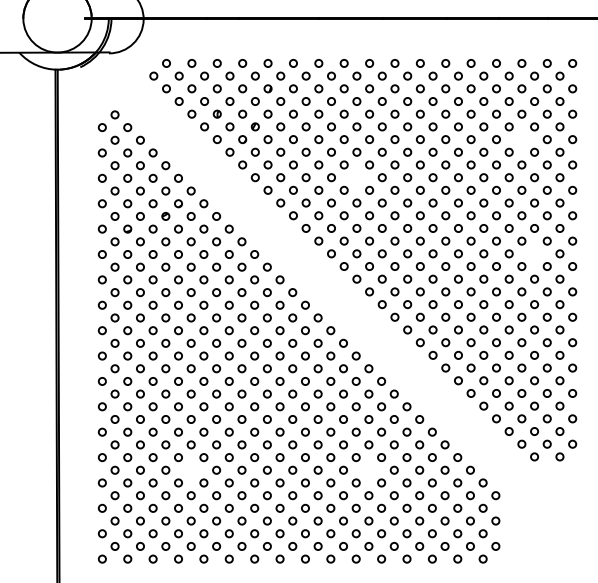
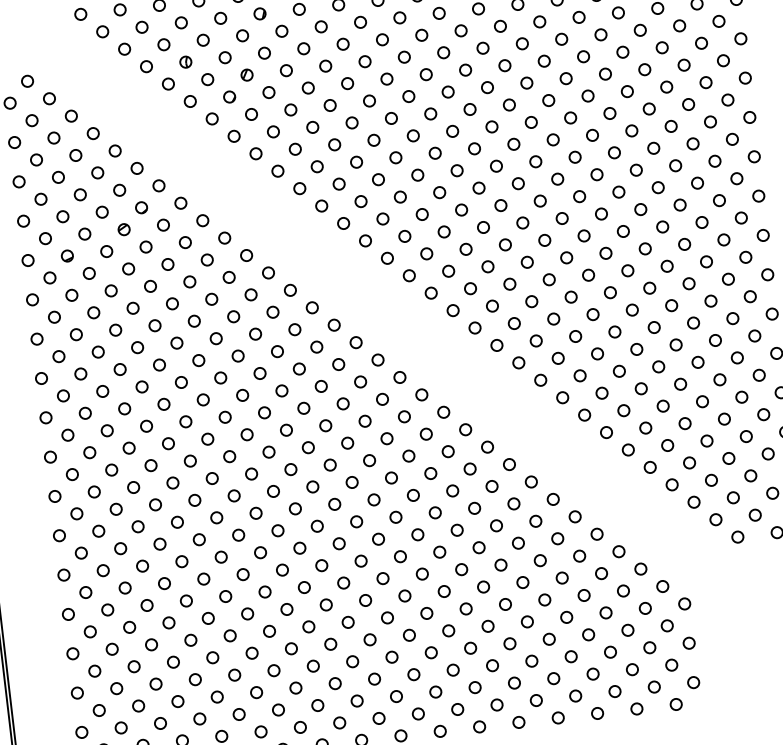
circle: (521, 139) -> (661, 47), added
circle: (356, 177) -> (412, 135), added
circle: (534, 253) -> (701, 221), added
circle: (190, 469) -> (207, 617), added
circle: (368, 469) -> (482, 585), added

